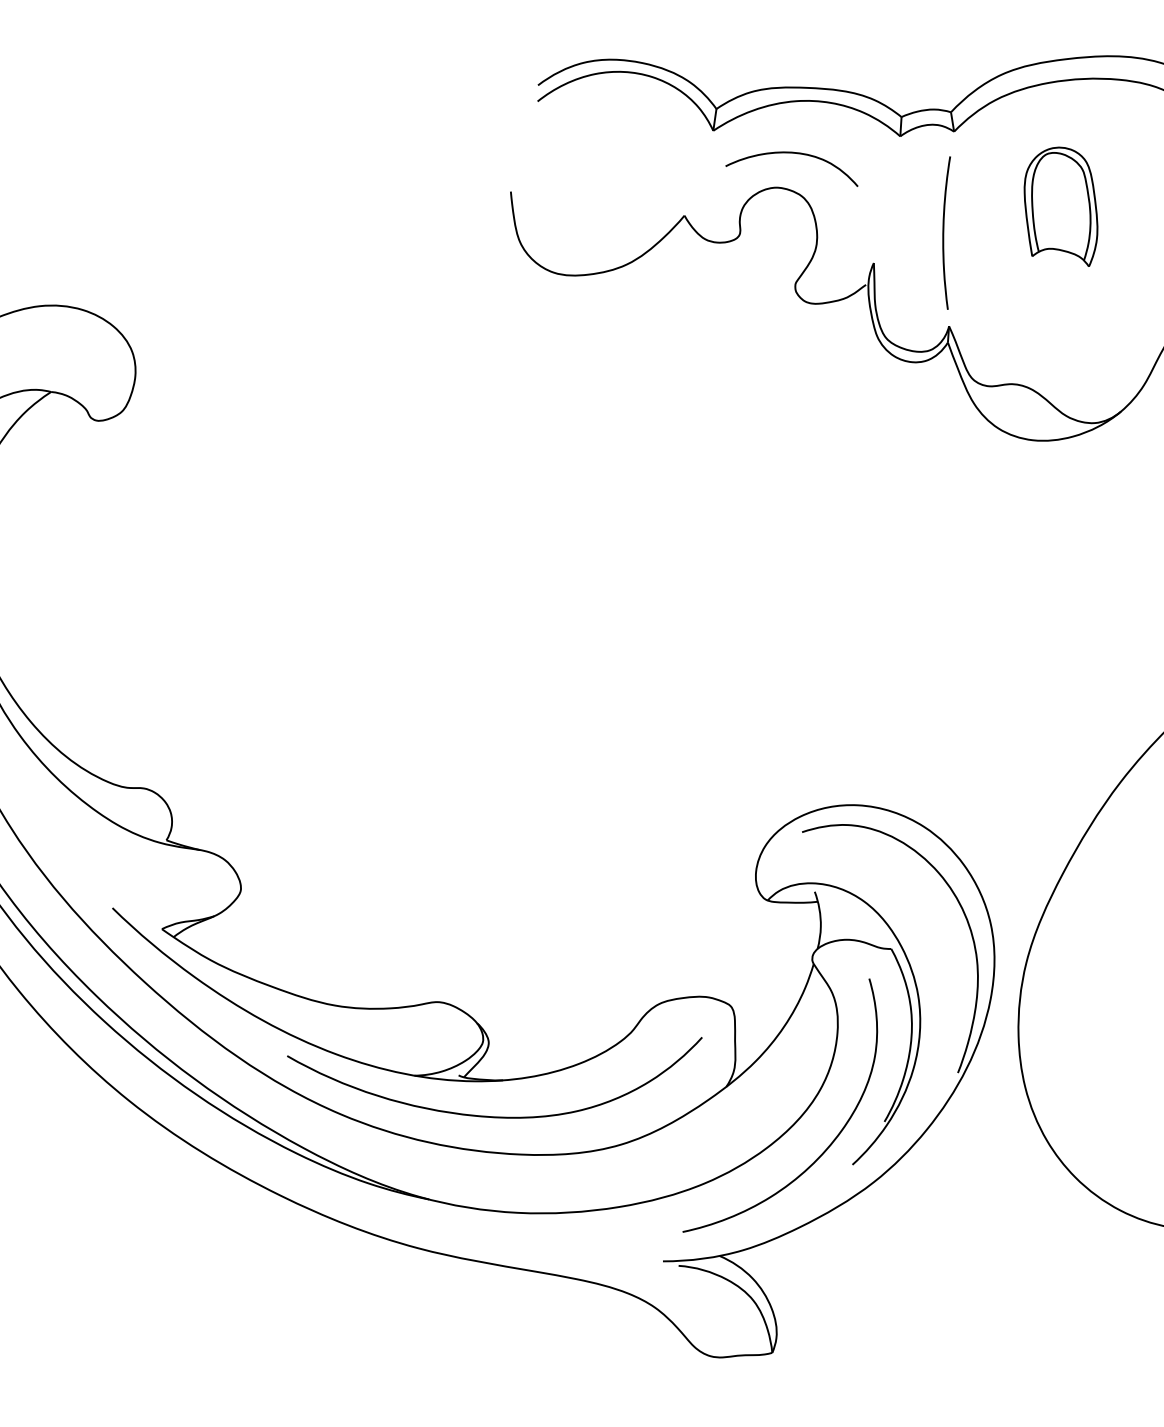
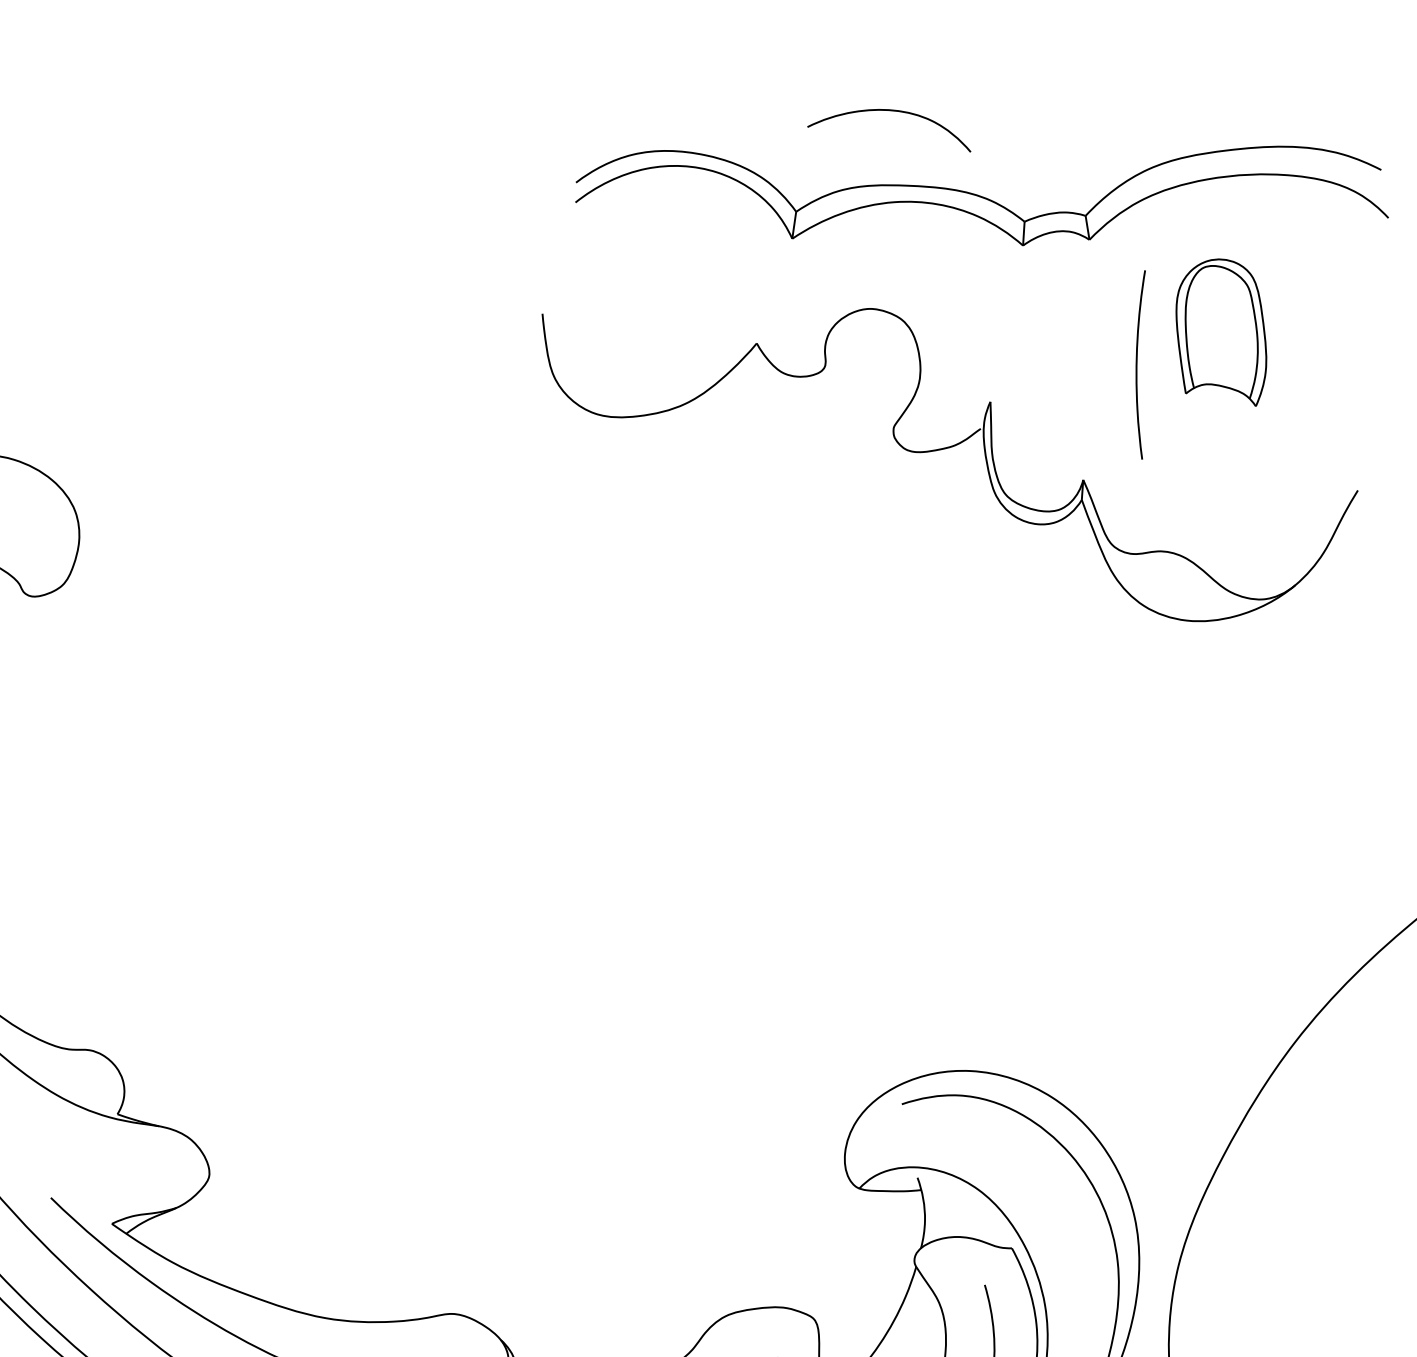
curve: (791, 153) -> (888, 111), moved
curve: (944, 232) -> (1138, 364), moved

